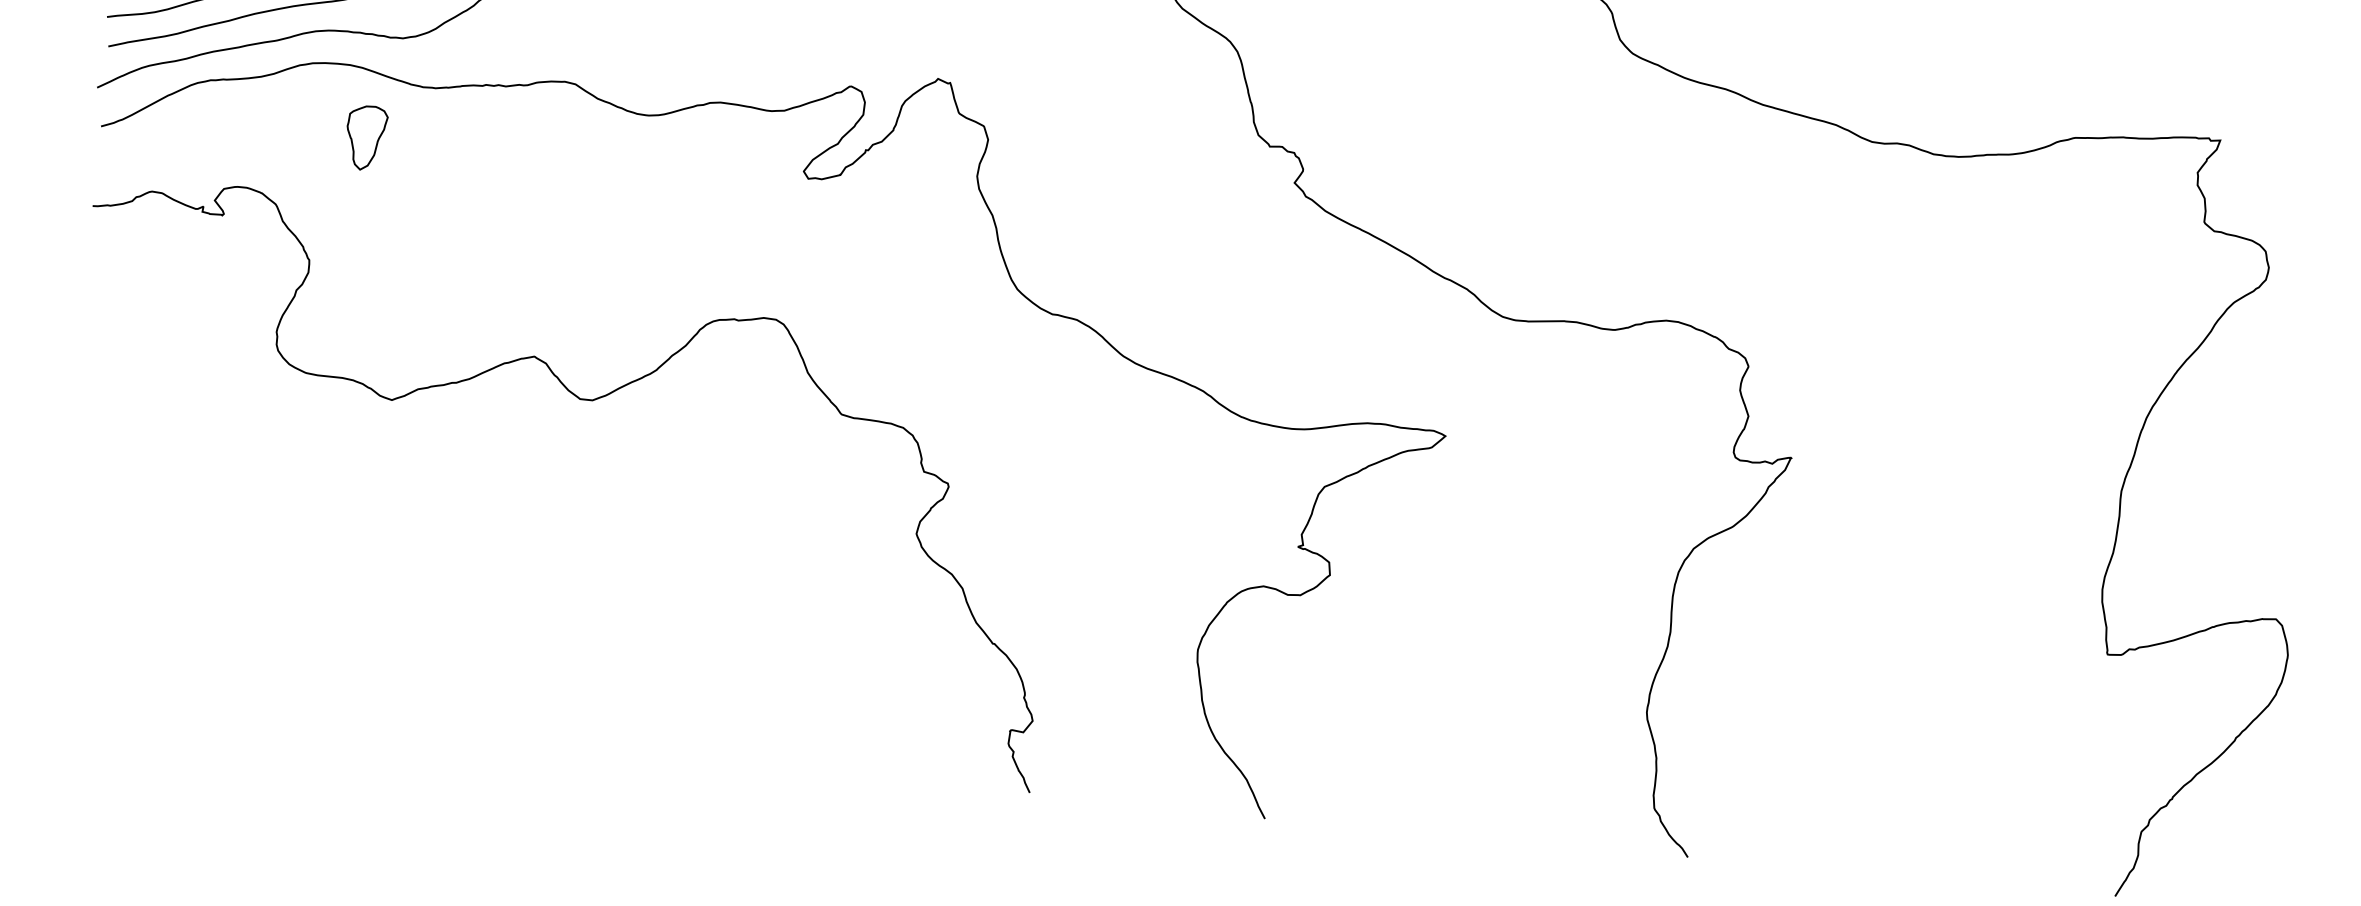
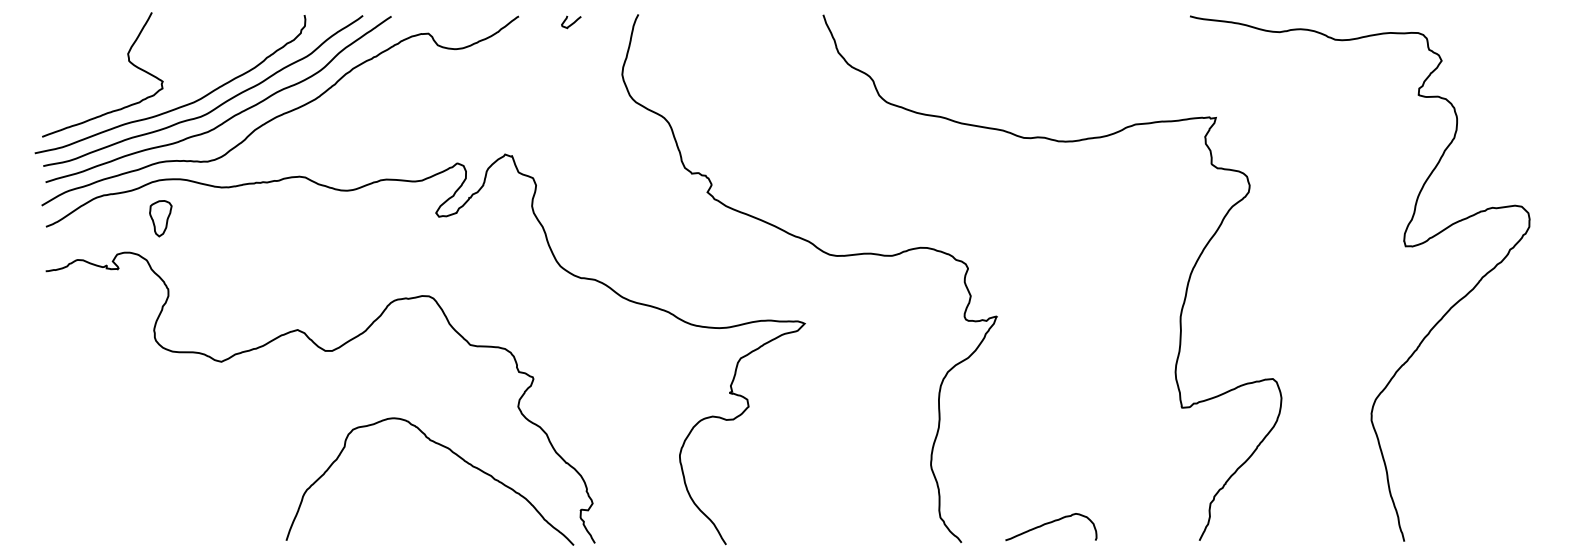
part: (365, 137) -> (160, 218), moved
curve: (790, 606) -> (452, 453), added
curve: (1852, 838) -> (1051, 523), added

